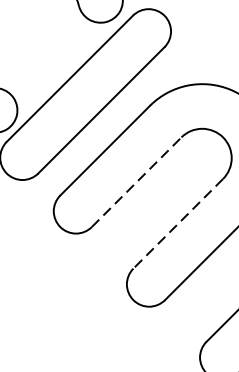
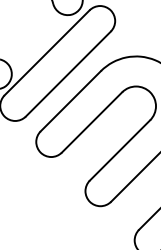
line: (137, 182) -> (92, 122), dashed -> solid
line: (178, 223) -> (120, 150), dashed -> solid

